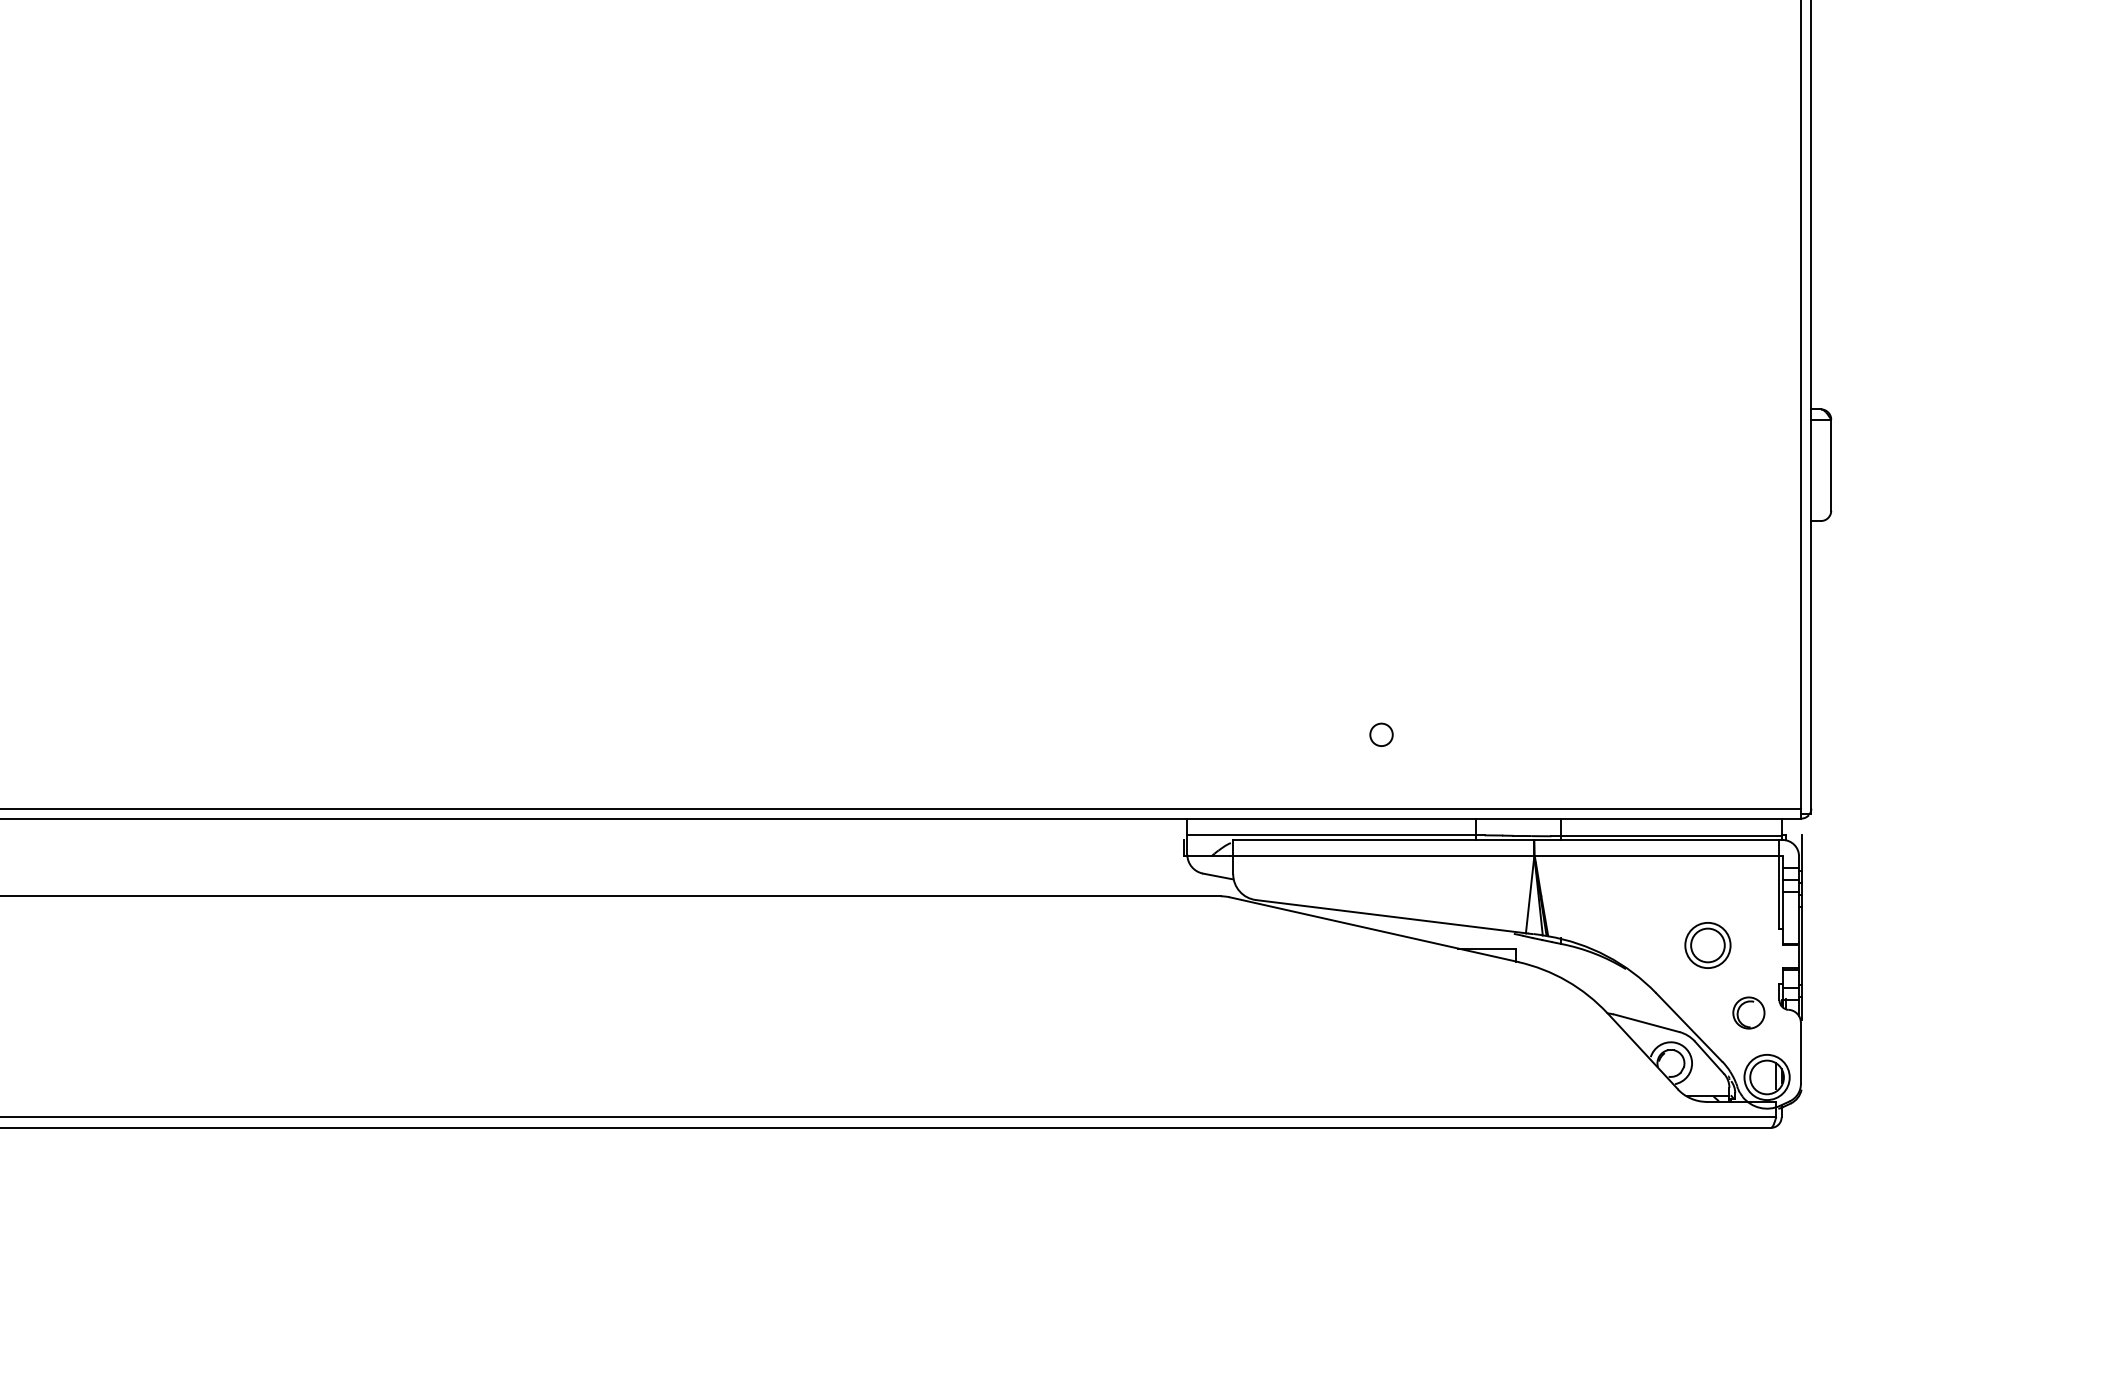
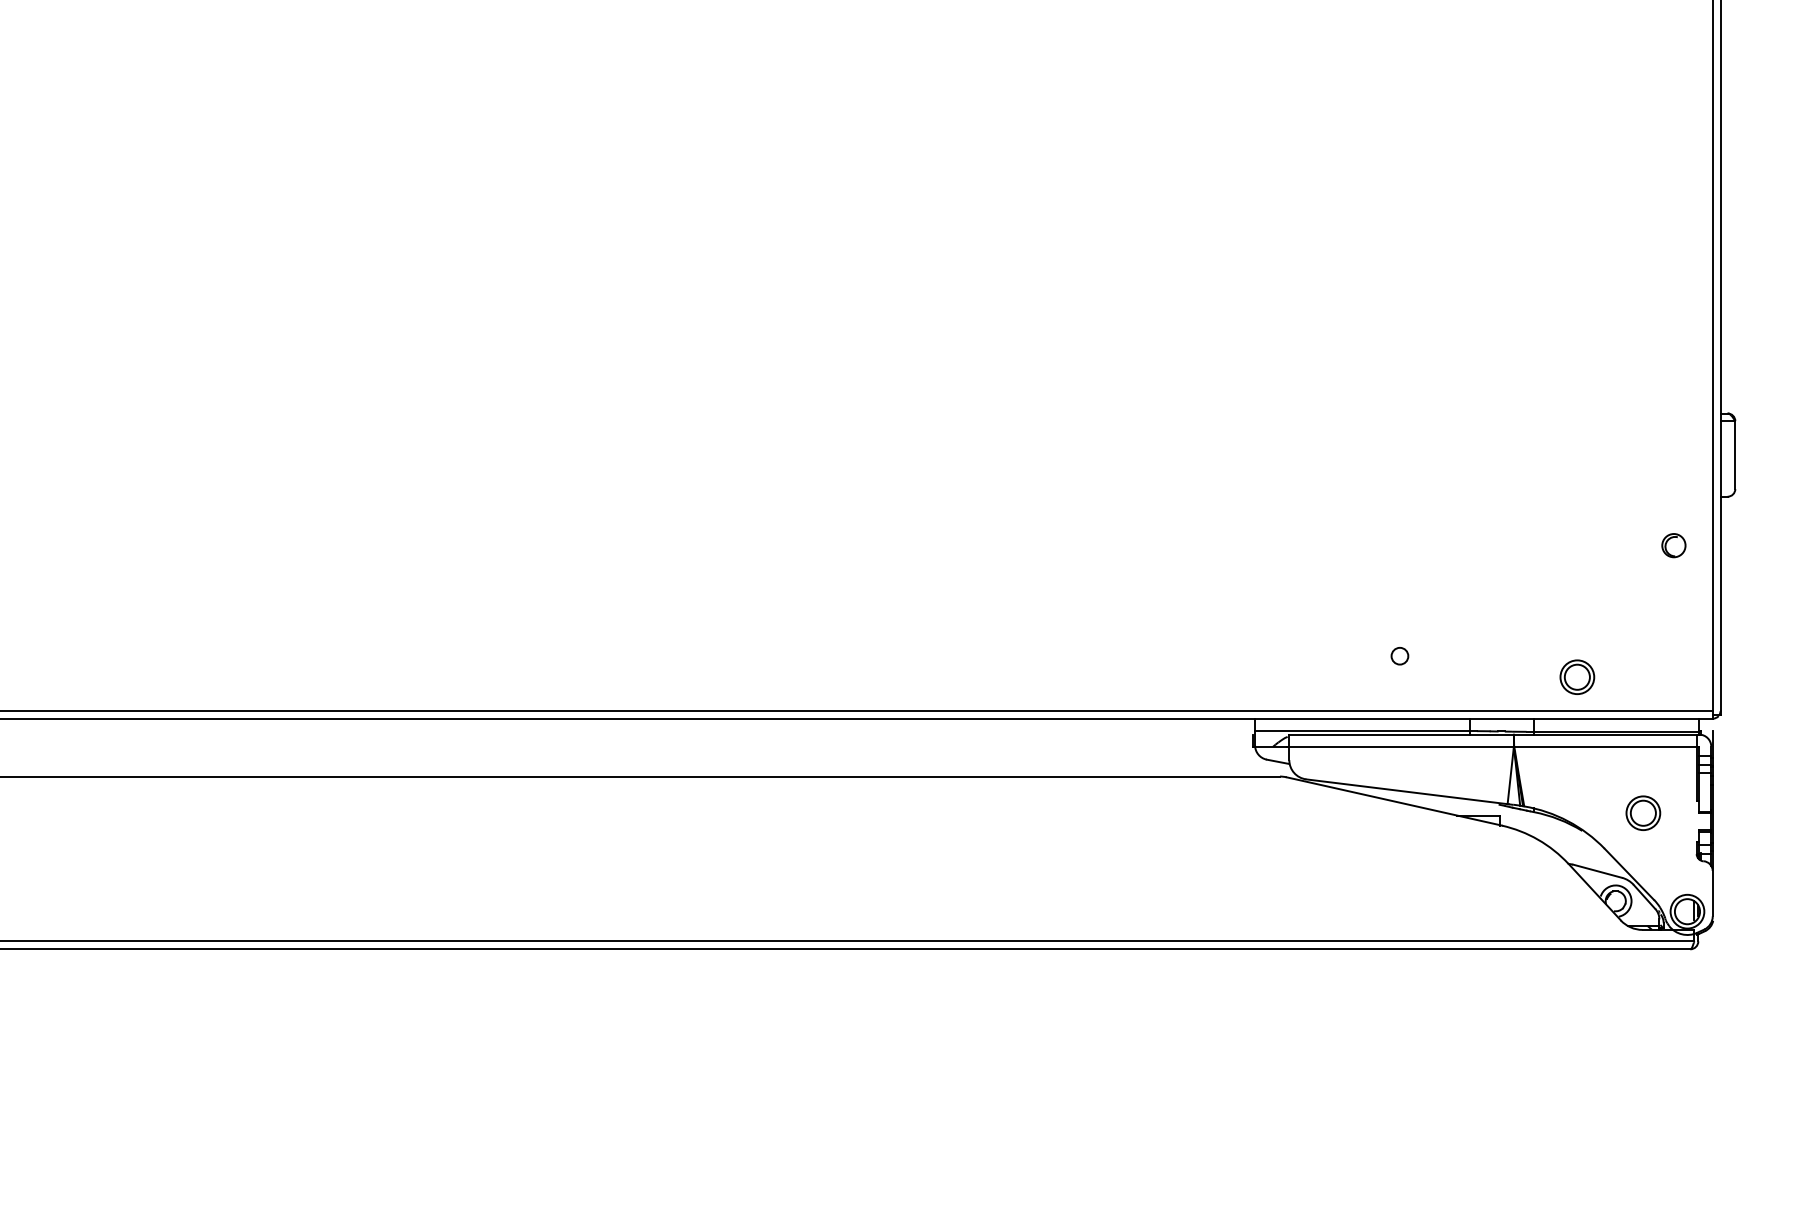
part: (1619, 762) -> (1577, 676), added
part: (1748, 1012) -> (1673, 545), moved

